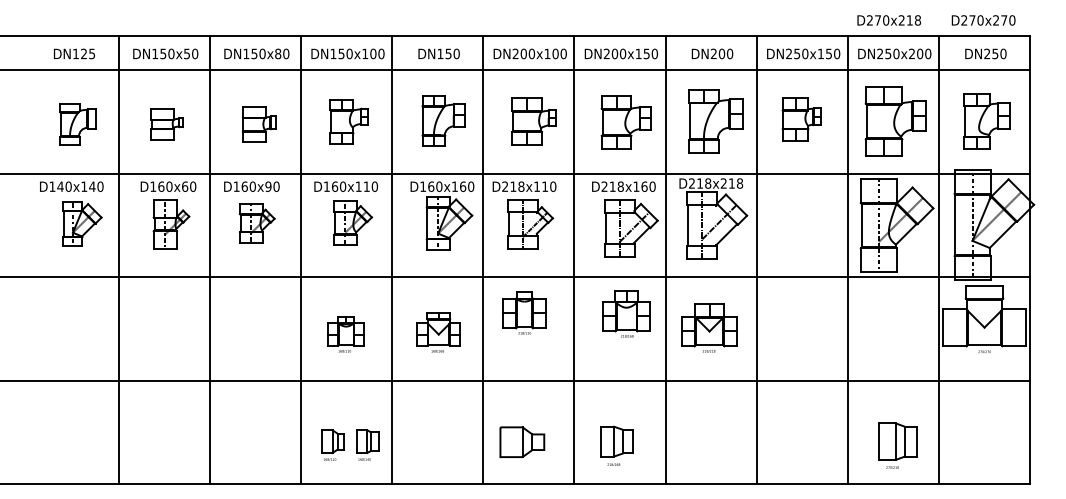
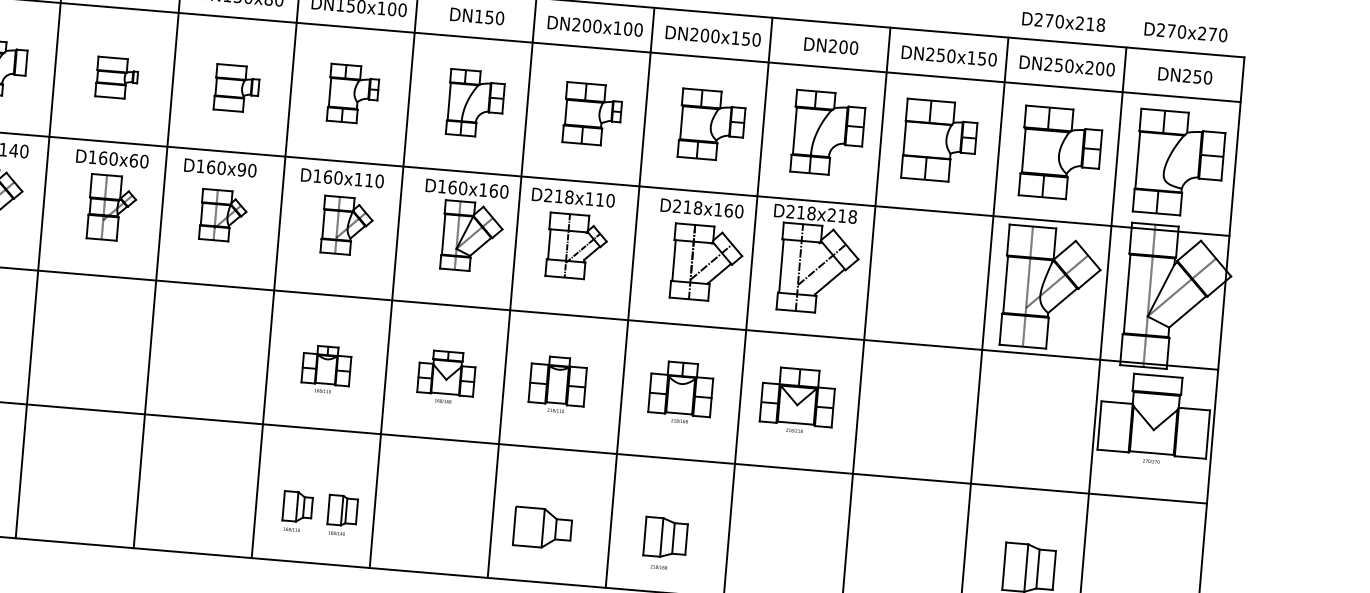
part: (801, 119) -> (939, 140), size x1.43
part: (986, 121) -> (1178, 163), size x1.43
part: (524, 312) -> (557, 383), moved
part: (626, 313) -> (681, 391), moved

